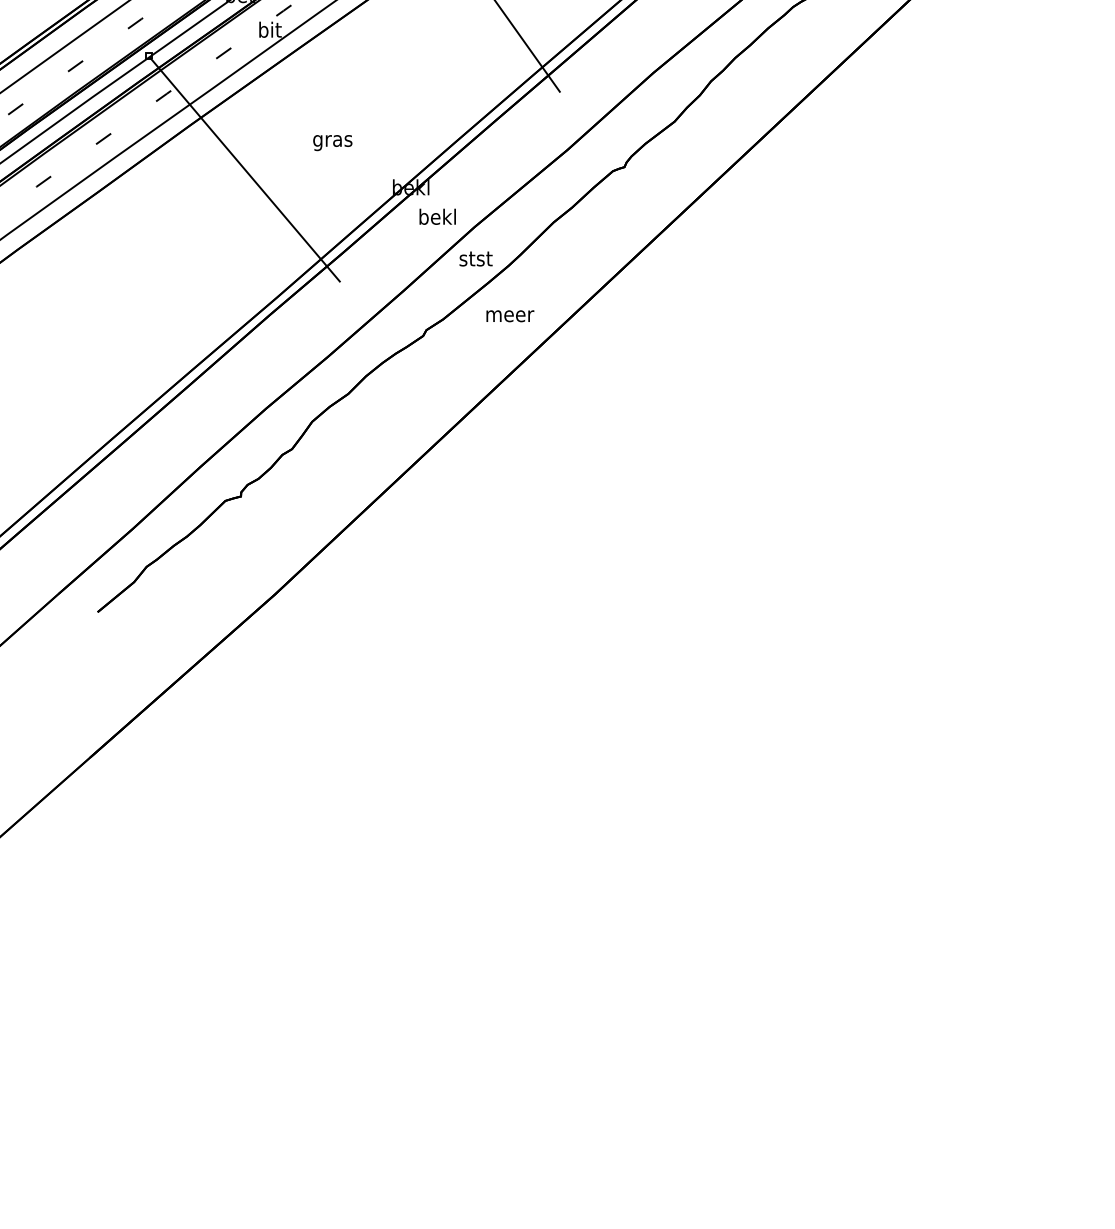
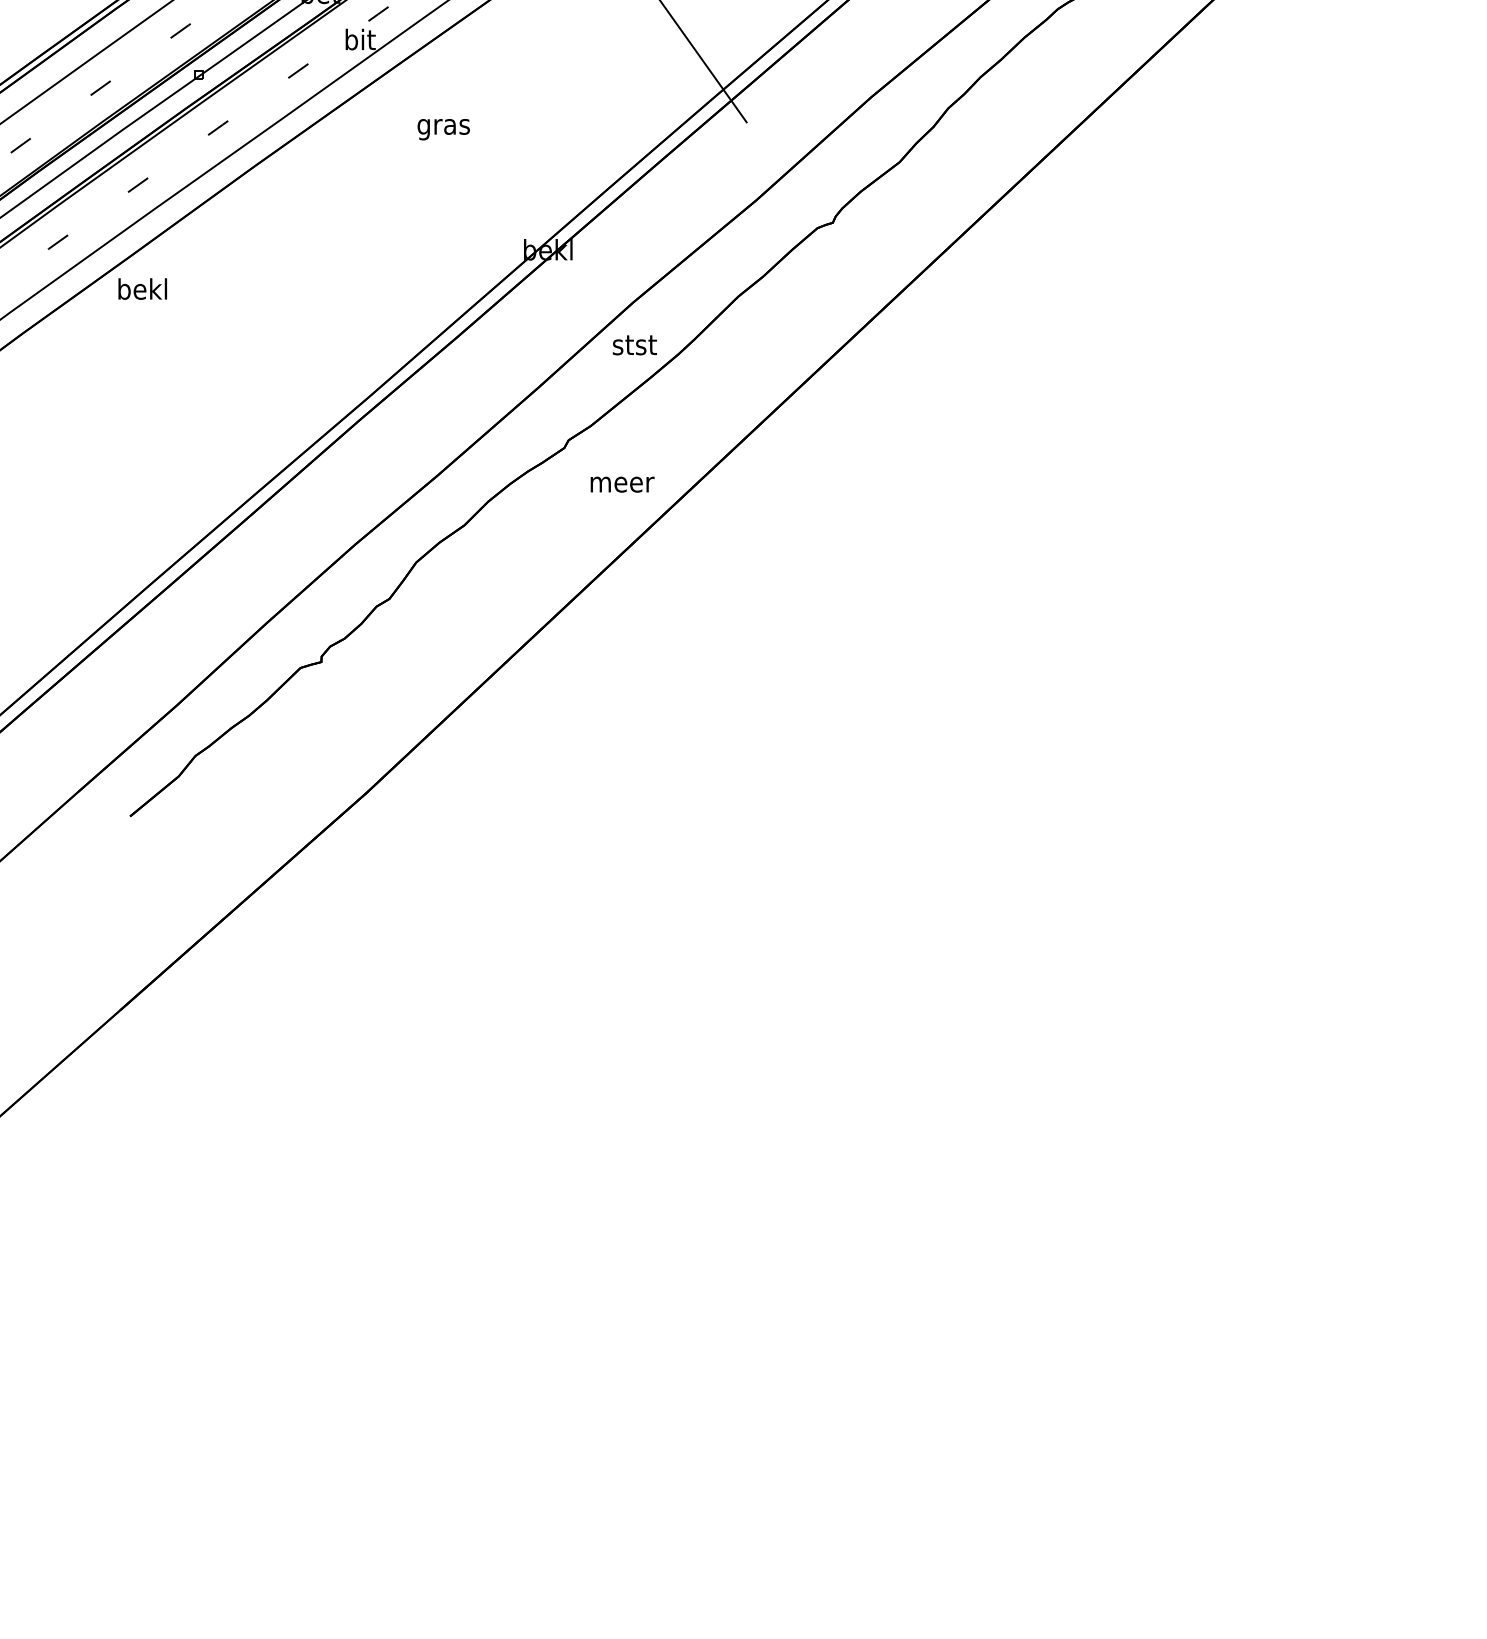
text: (332, 142) -> (443, 129), moved
line: (244, 169) -> (326, 226), removed
text: (437, 216) -> (142, 288), moved
text: (510, 316) -> (622, 484), moved

